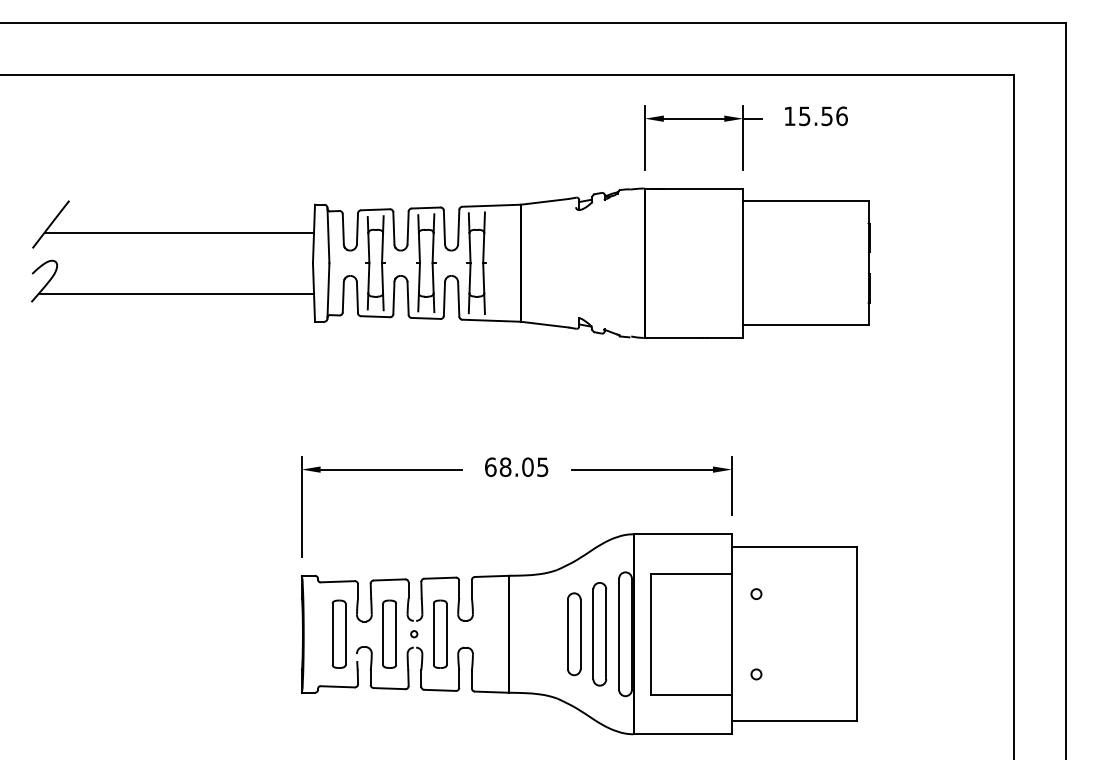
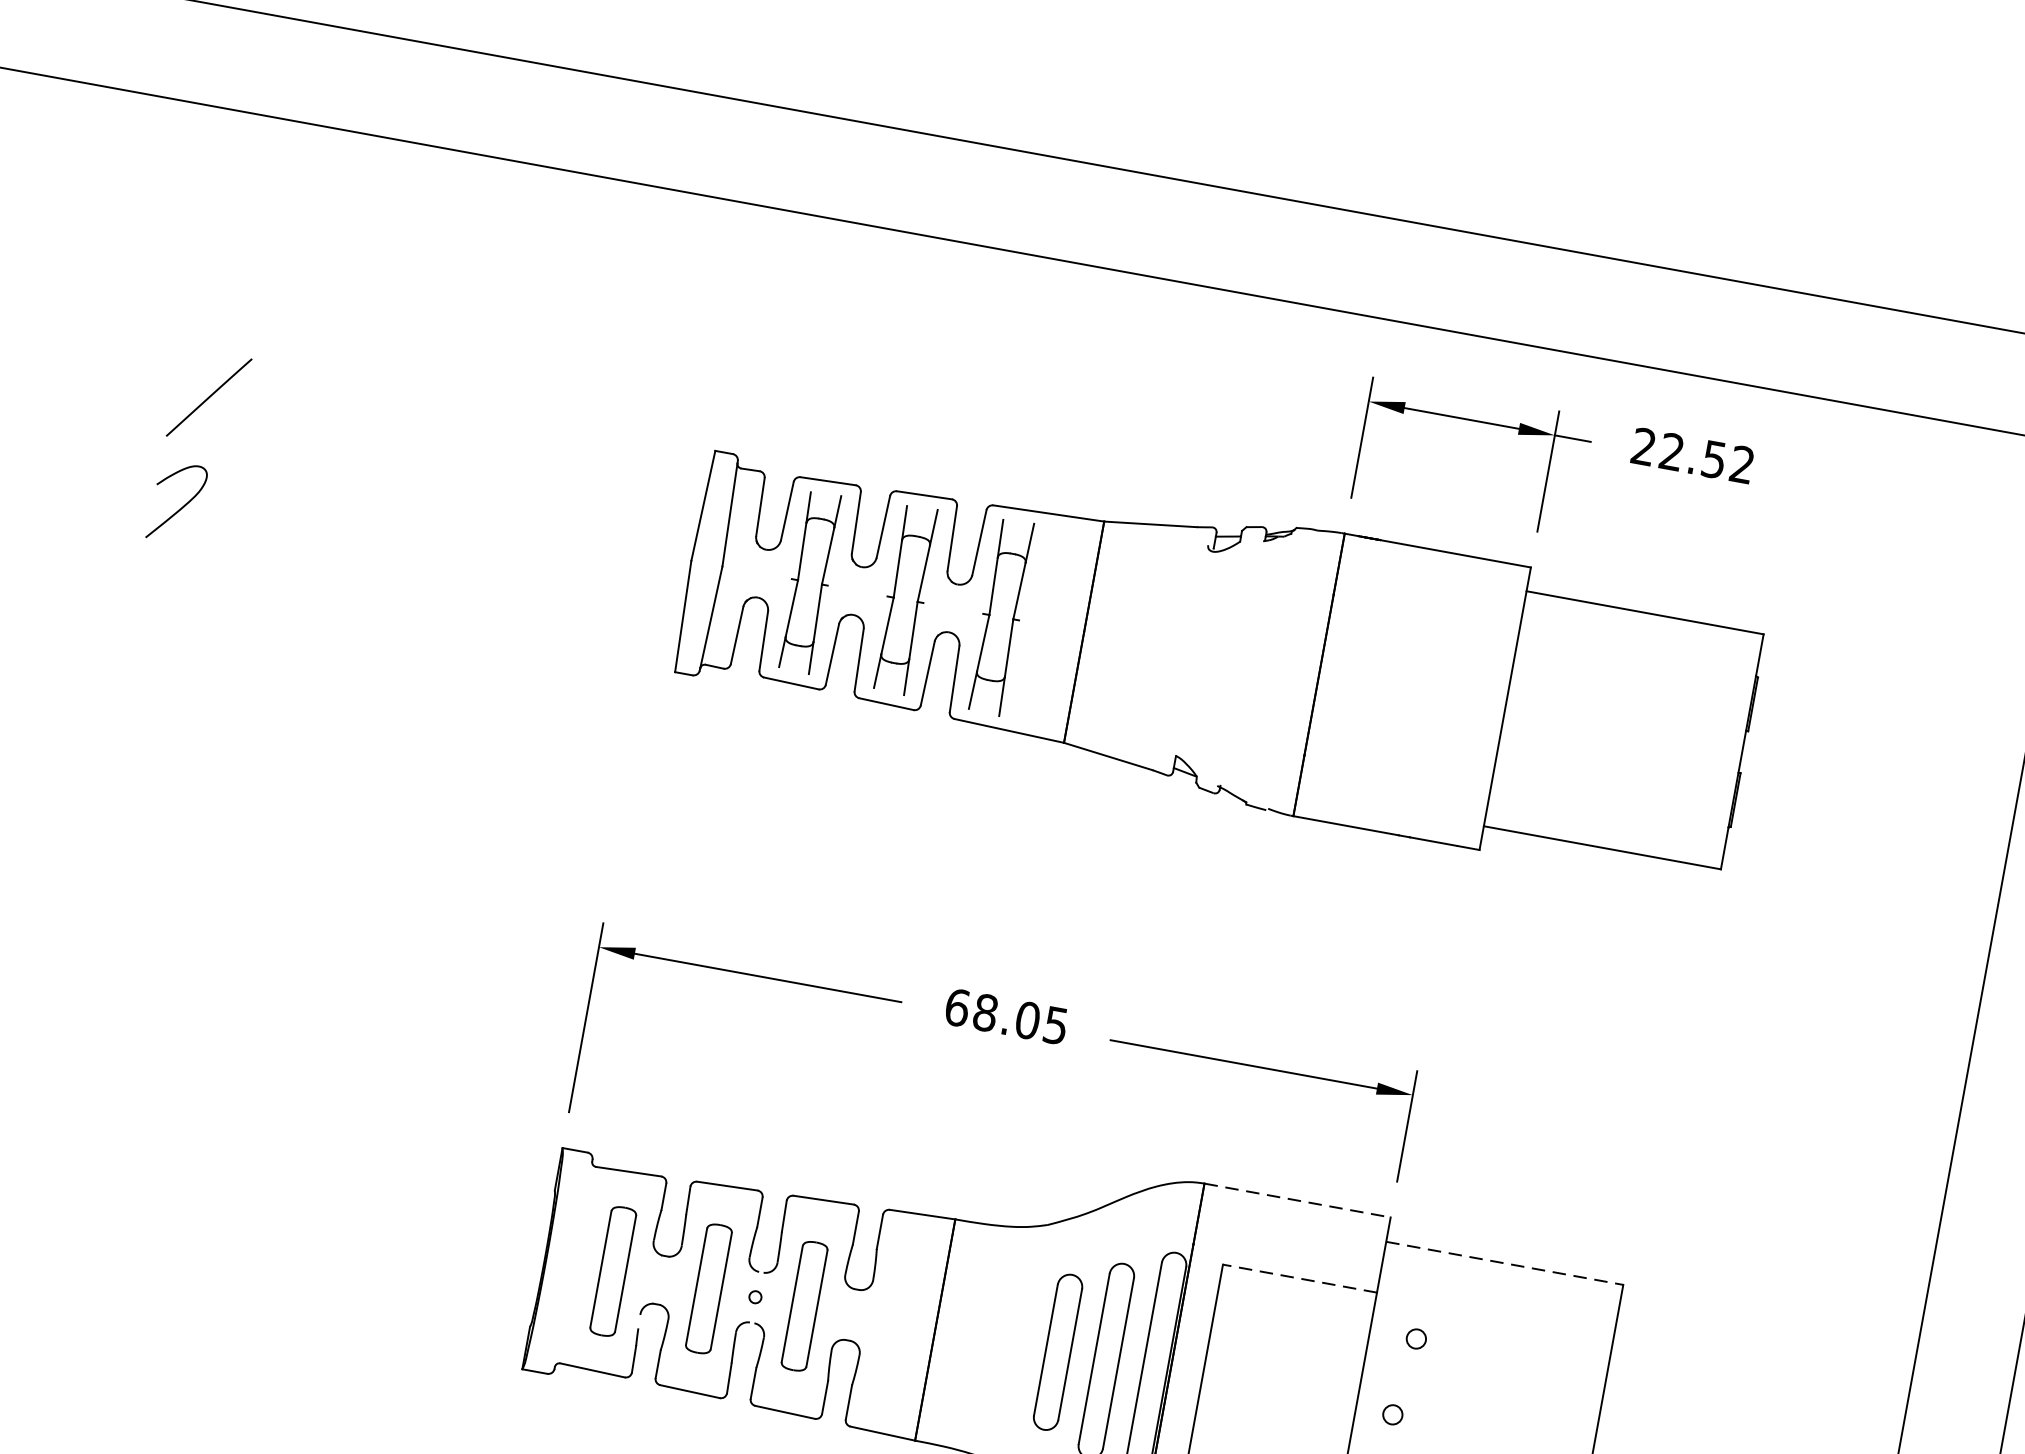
text: (815, 116) -> (1692, 456), 15.56 -> 22.52
line: (179, 232) -> (449, 456), removed
line: (176, 293) -> (422, 571), removed
line: (683, 534) -> (1298, 1201), solid -> dashed
line: (794, 547) -> (1504, 1263), solid -> dashed
line: (691, 574) -> (1300, 1279), solid -> dashed
circle: (751, 634) -> (1393, 1413), added

